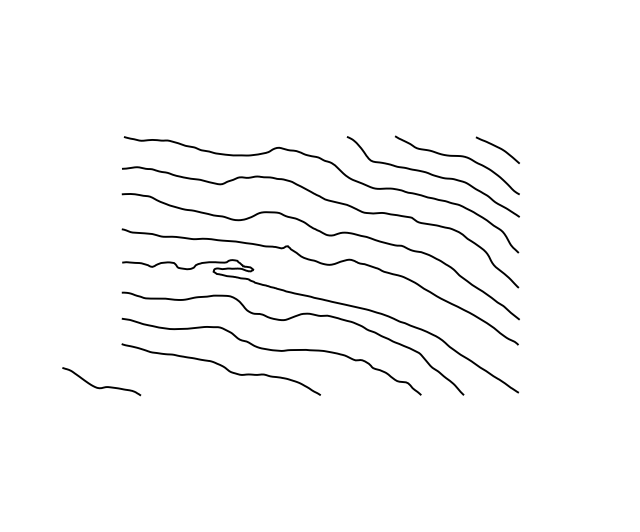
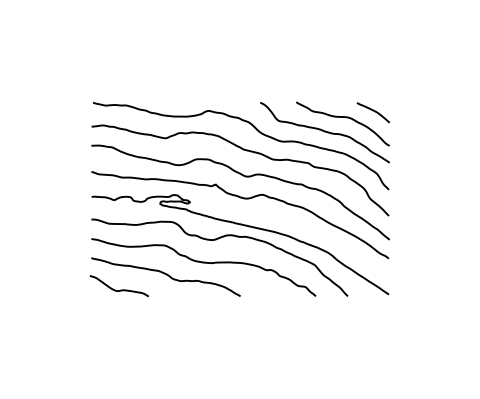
curve: (103, 386) -> (120, 289), moved

